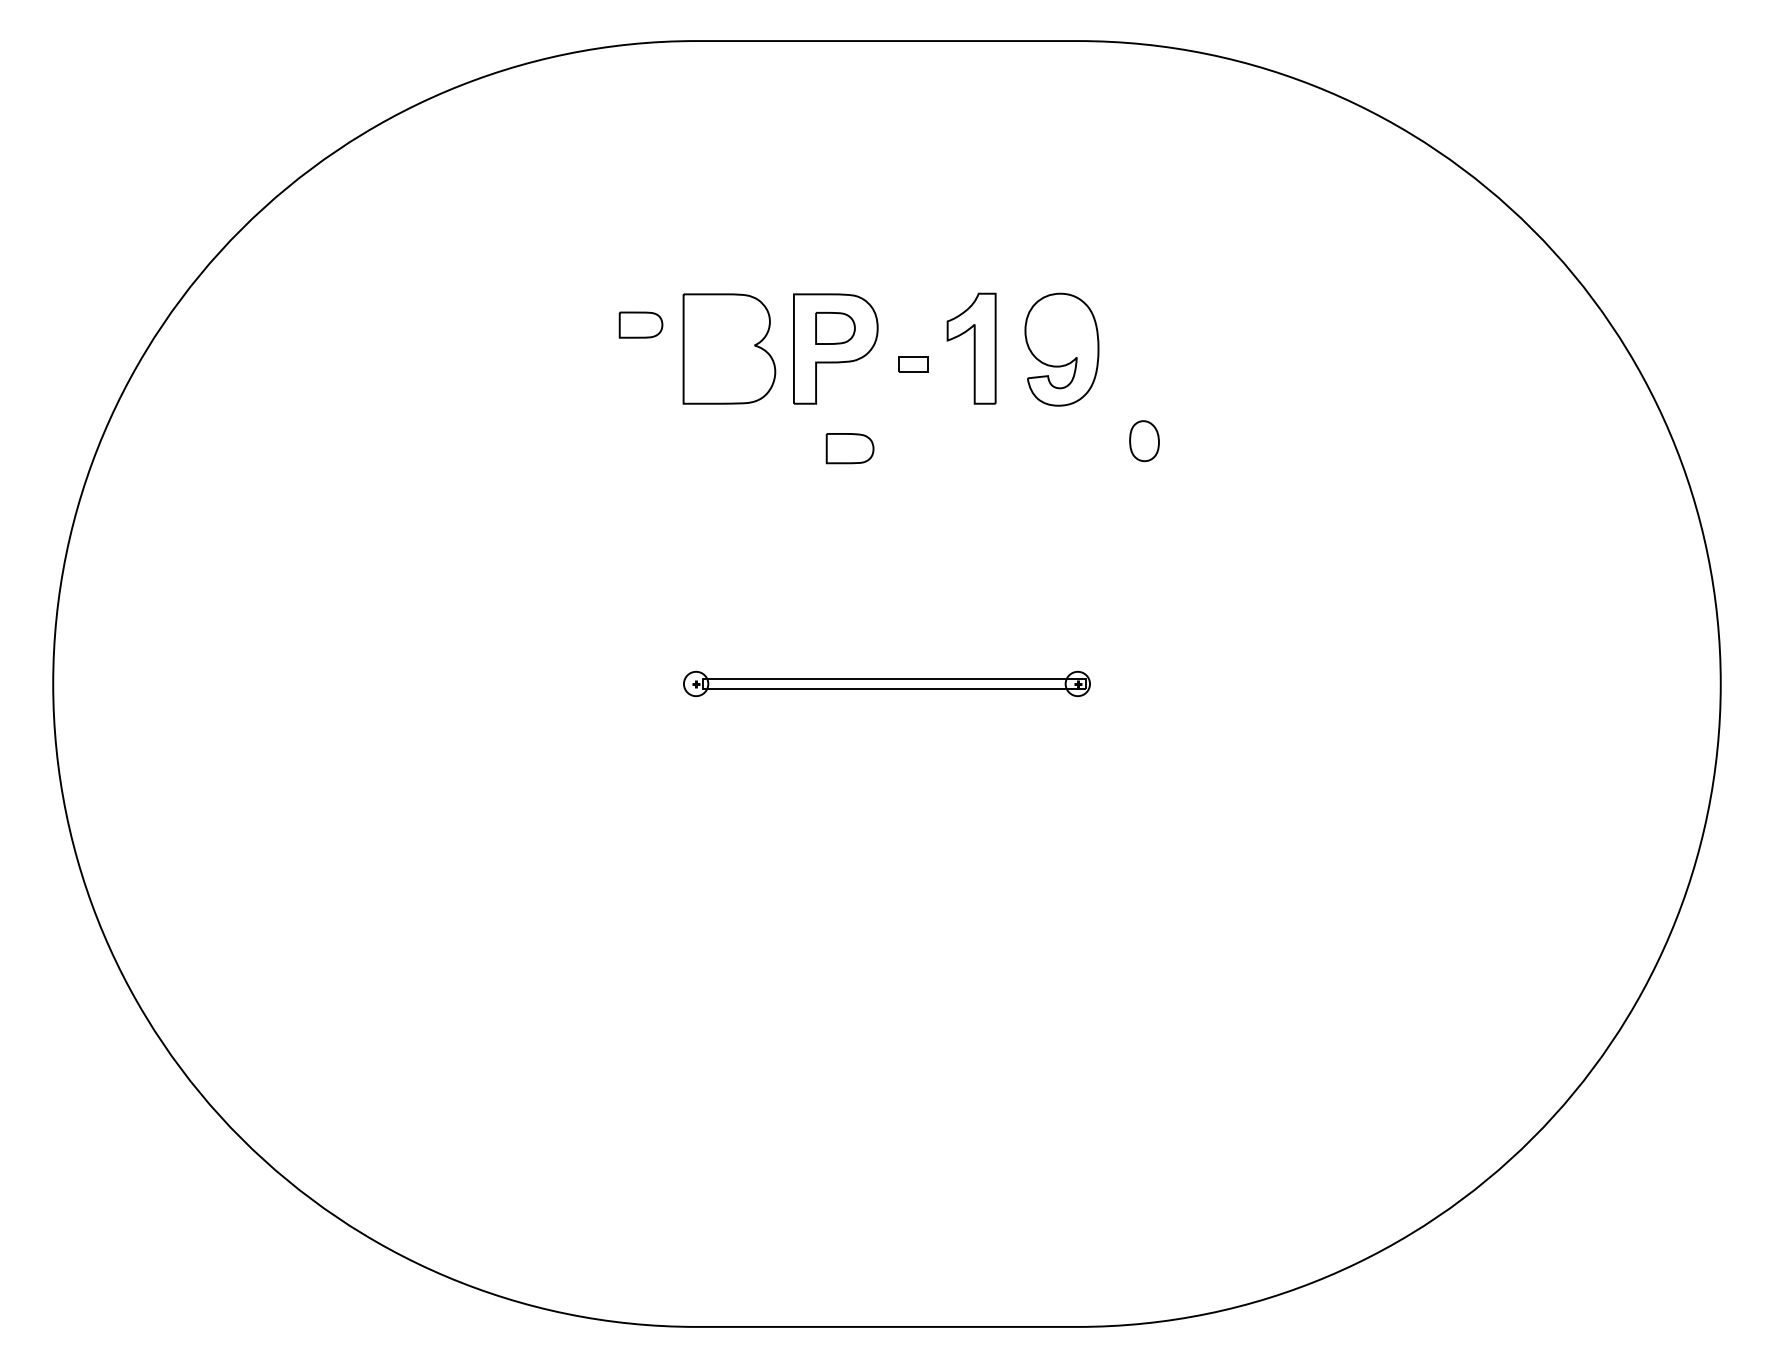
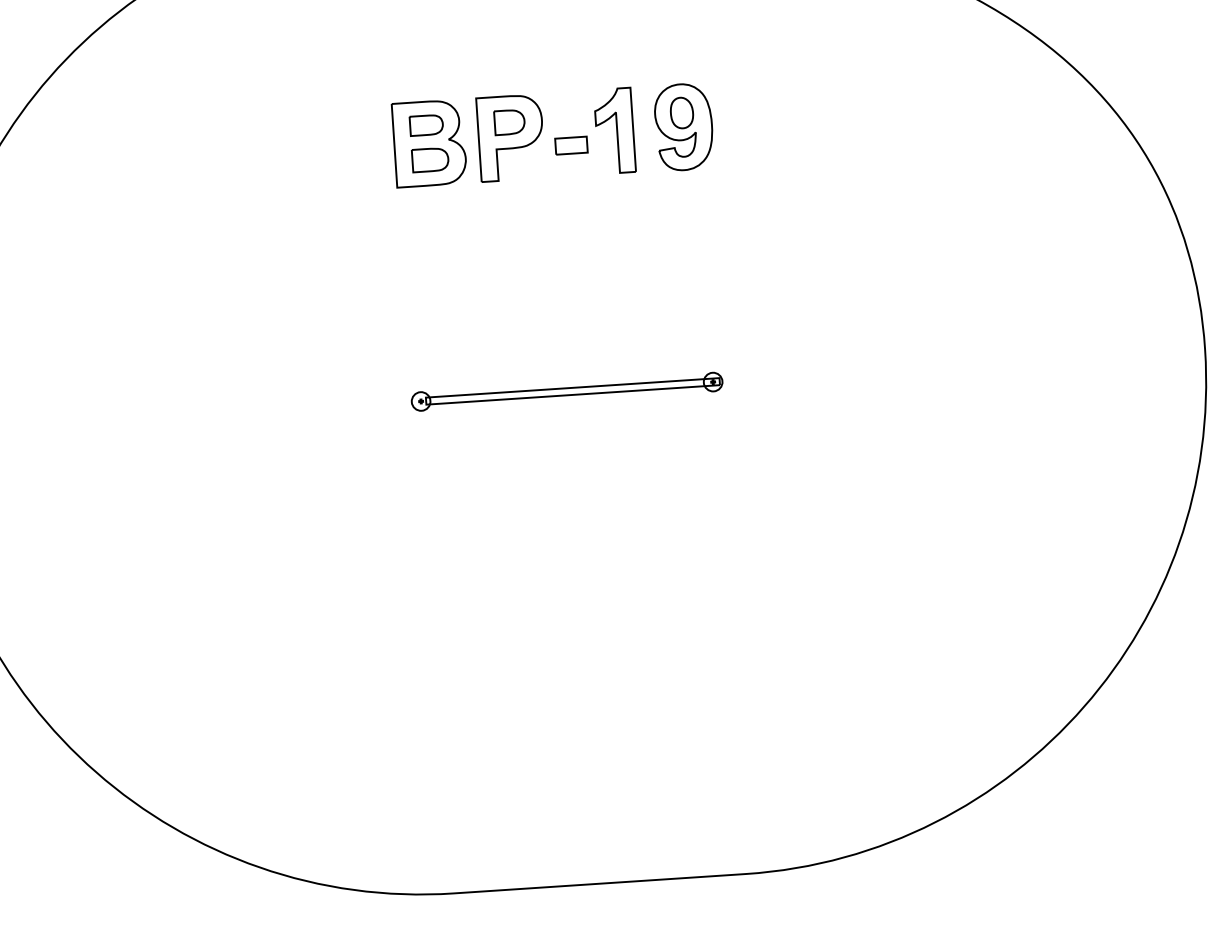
part: (640, 324) -> (426, 124), moved
part: (913, 364) -> (571, 146), size x1.43
part: (1144, 441) -> (681, 113), moved
part: (849, 448) -> (429, 159), moved

